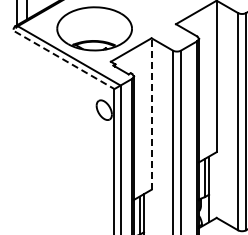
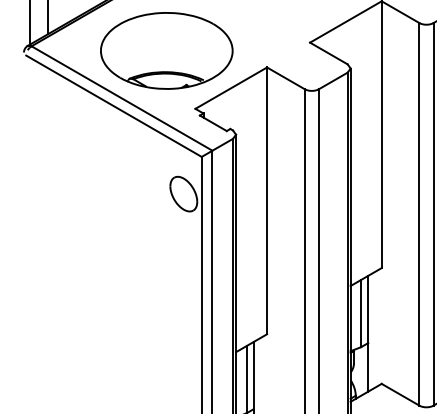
line: (64, 60) -> (113, 106), dashed -> solid
line: (151, 114) -> (266, 201), dashed -> solid

